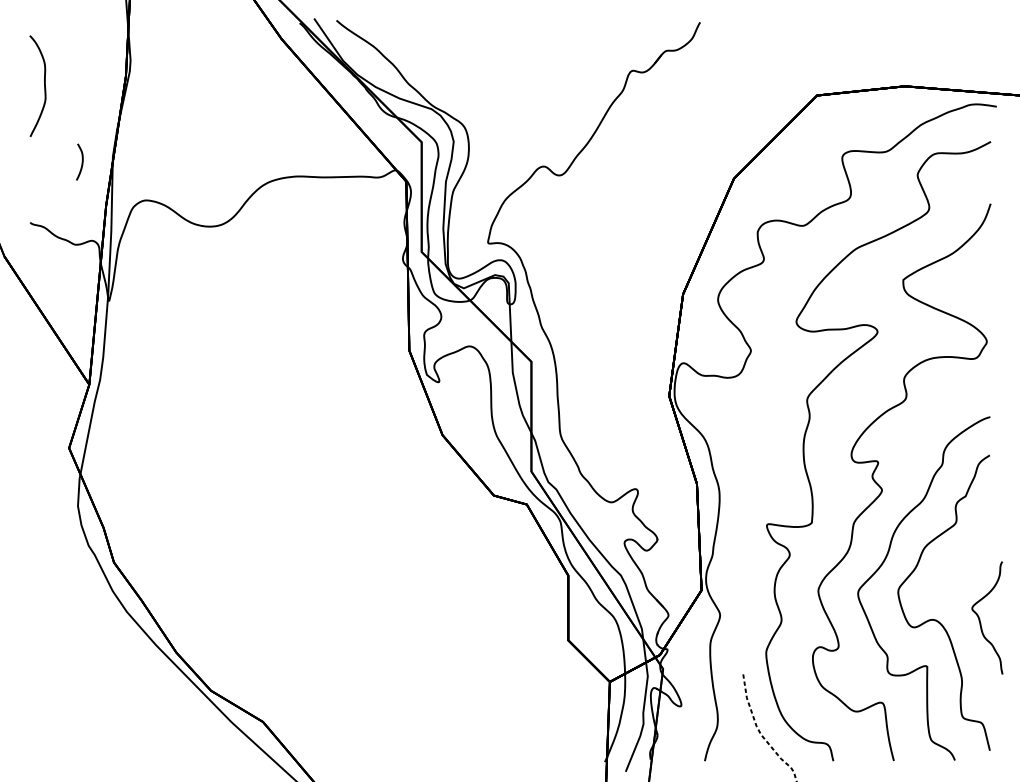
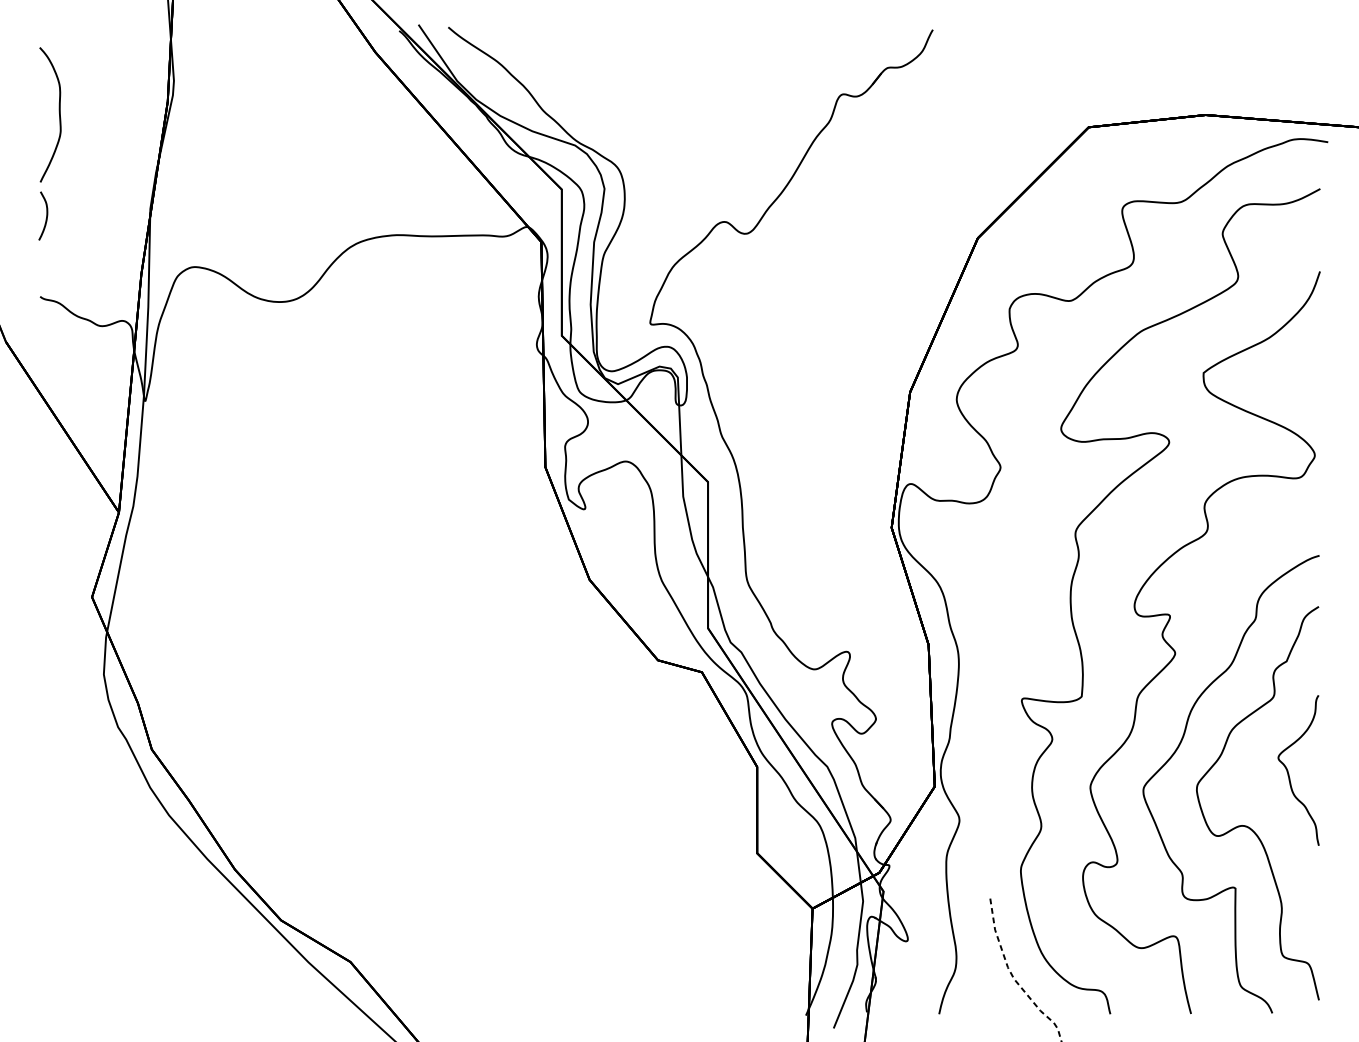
curve: (82, 161) -> (46, 215), moved
curve: (980, 620) -> (1289, 773), moved

